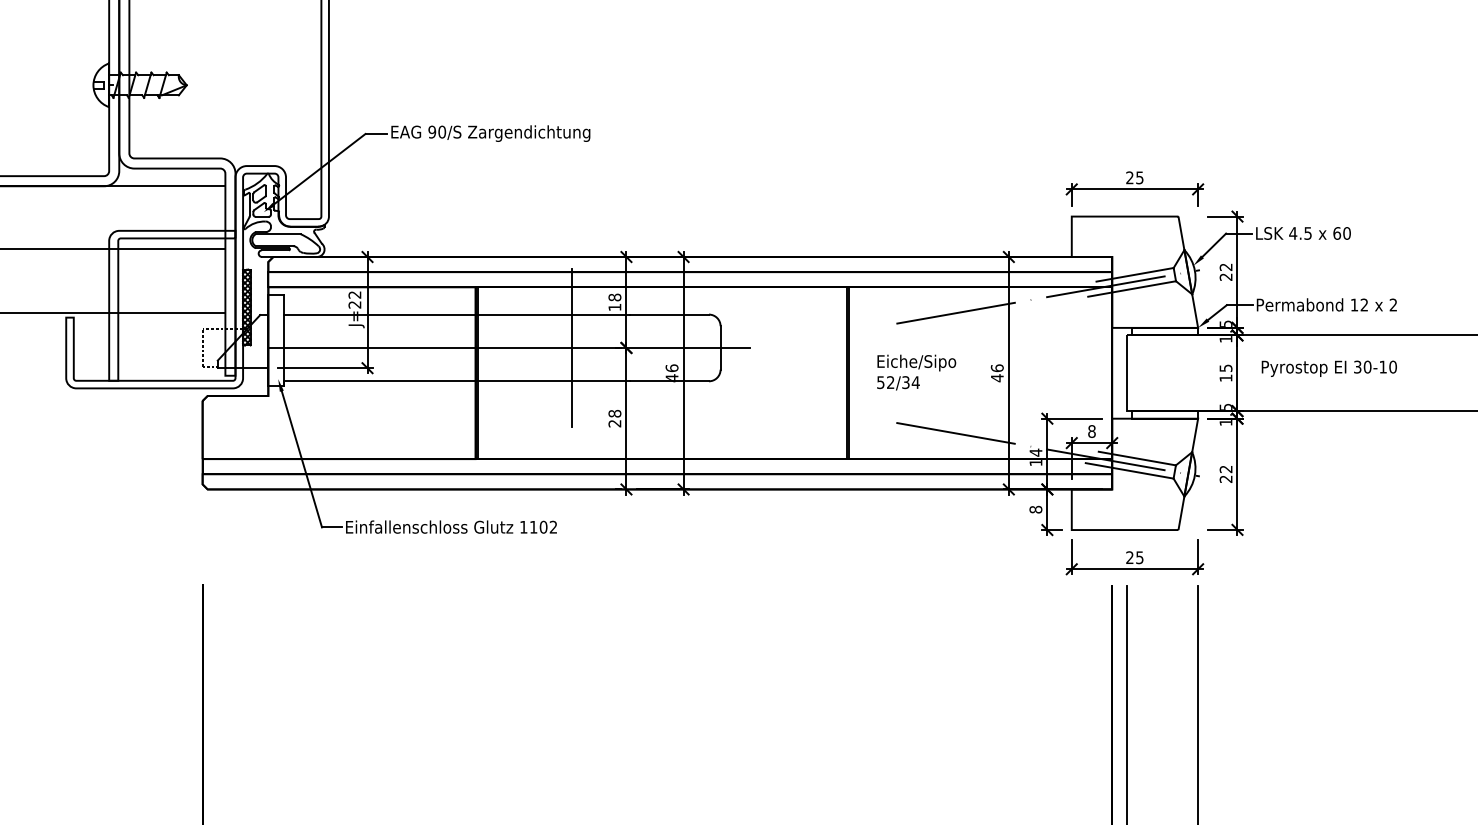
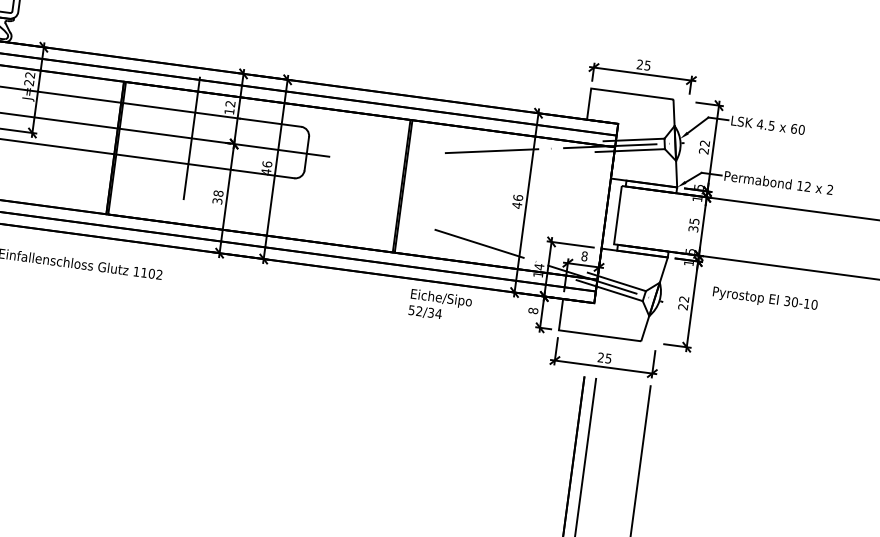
text: (614, 297) -> (230, 103), 18 -> 12
text: (1328, 368) -> (764, 299), moved
text: (916, 372) -> (440, 306), moved
text: (1225, 377) -> (693, 228), 15 -> 35
text: (614, 423) -> (217, 201), 28 -> 38

